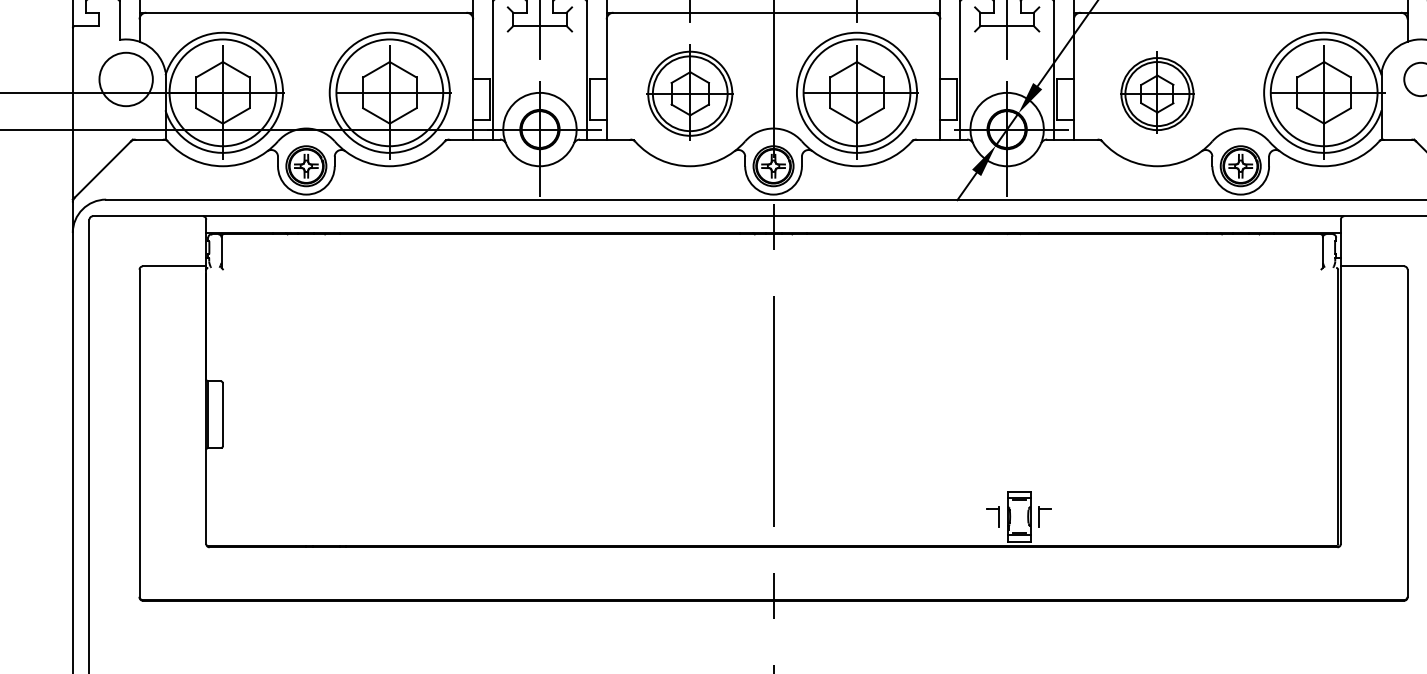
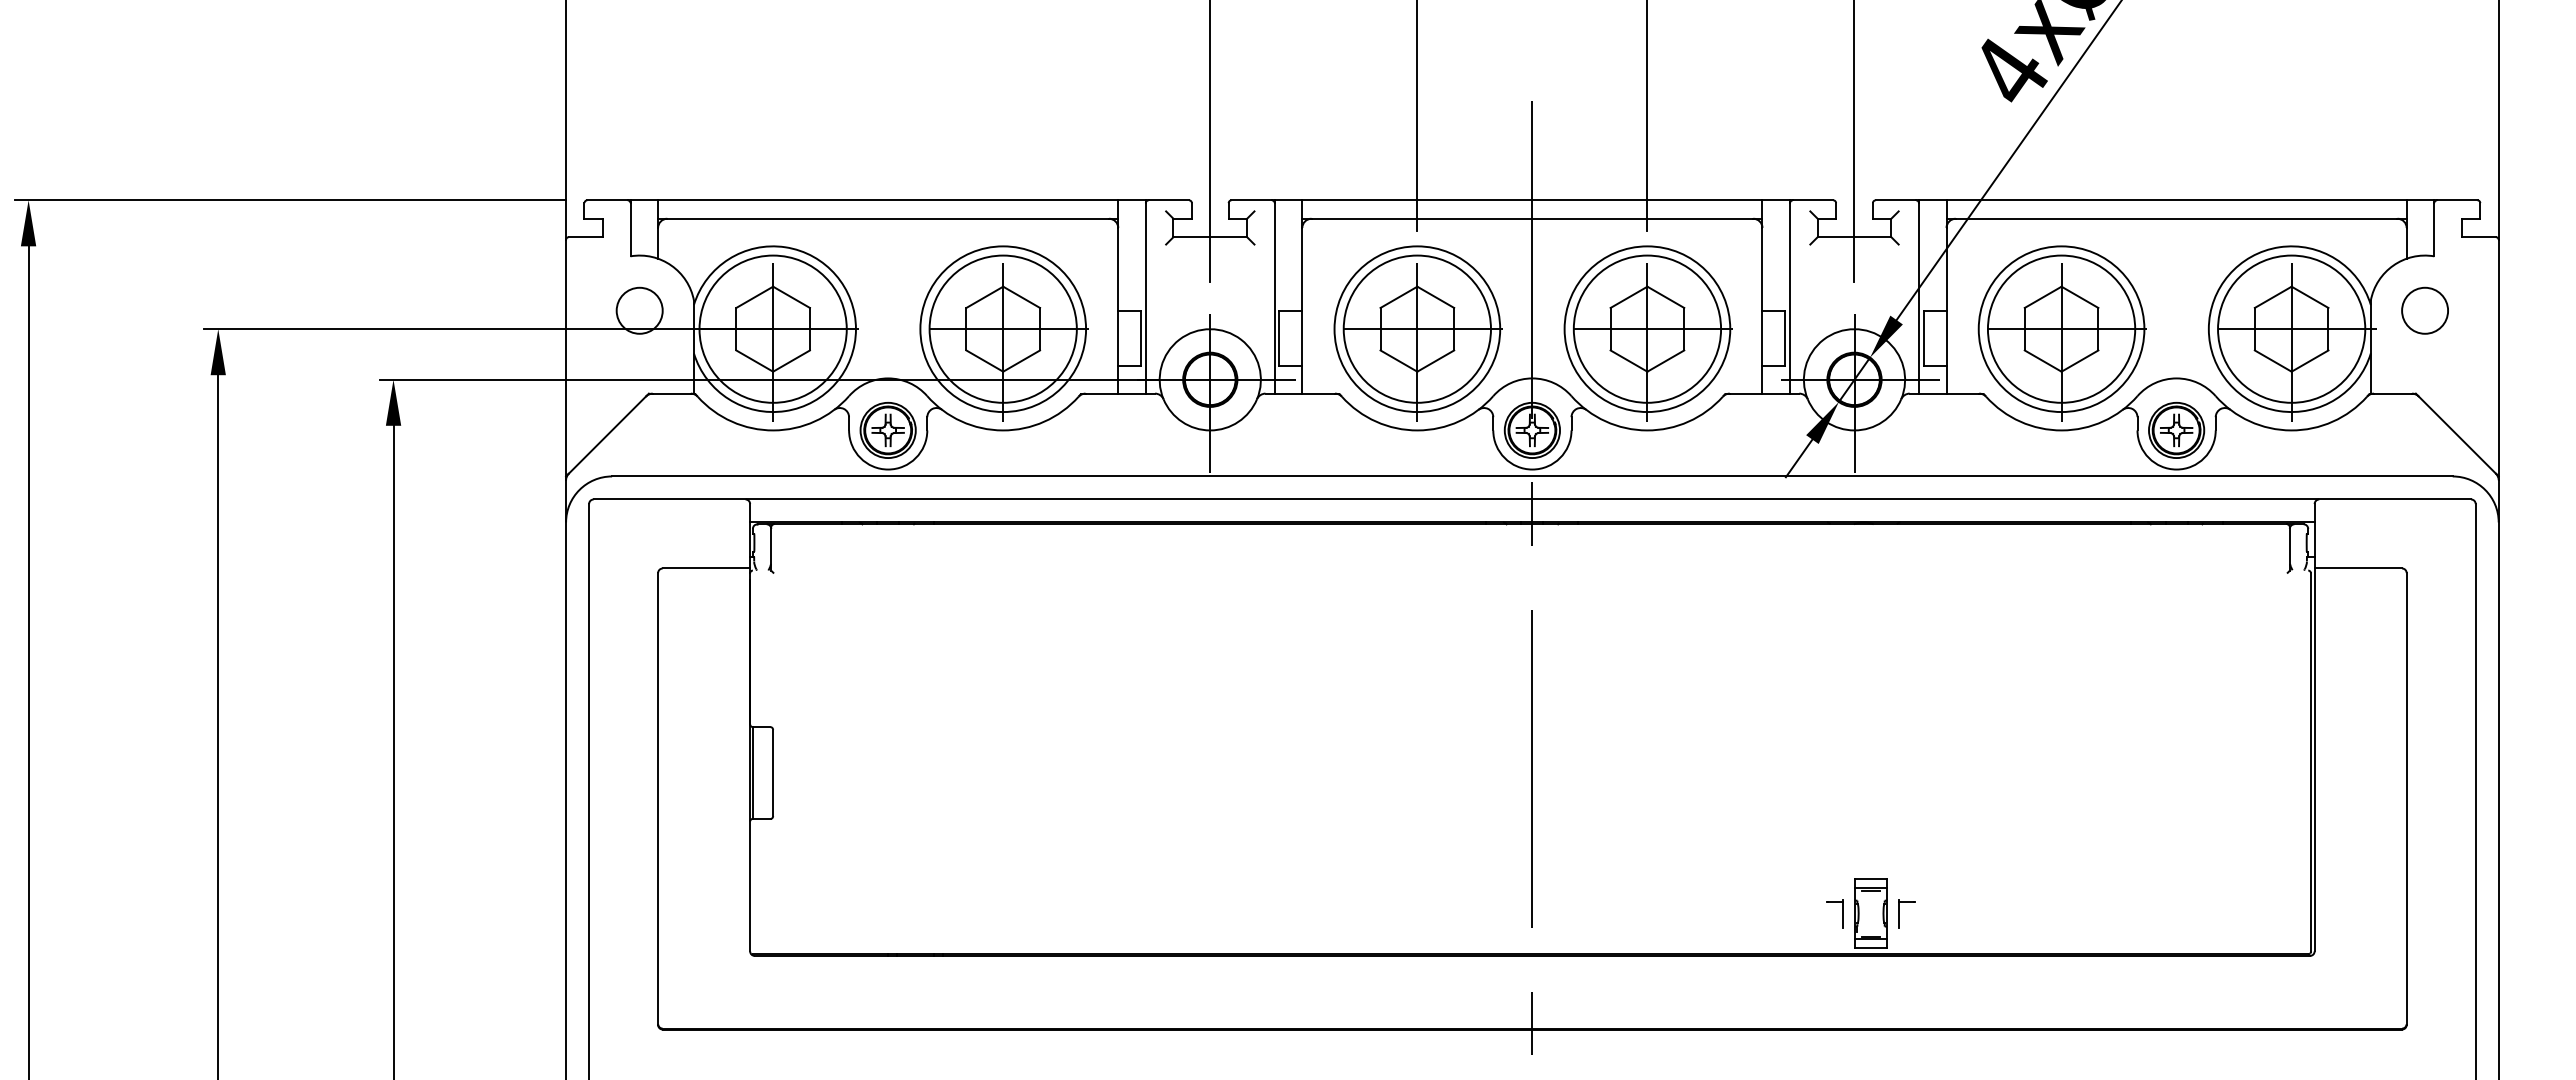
circle: (126, 79) -> (639, 310), size x0.62
part: (690, 95) -> (1417, 333), size x1.43
part: (1157, 95) -> (2061, 333), size x1.67

